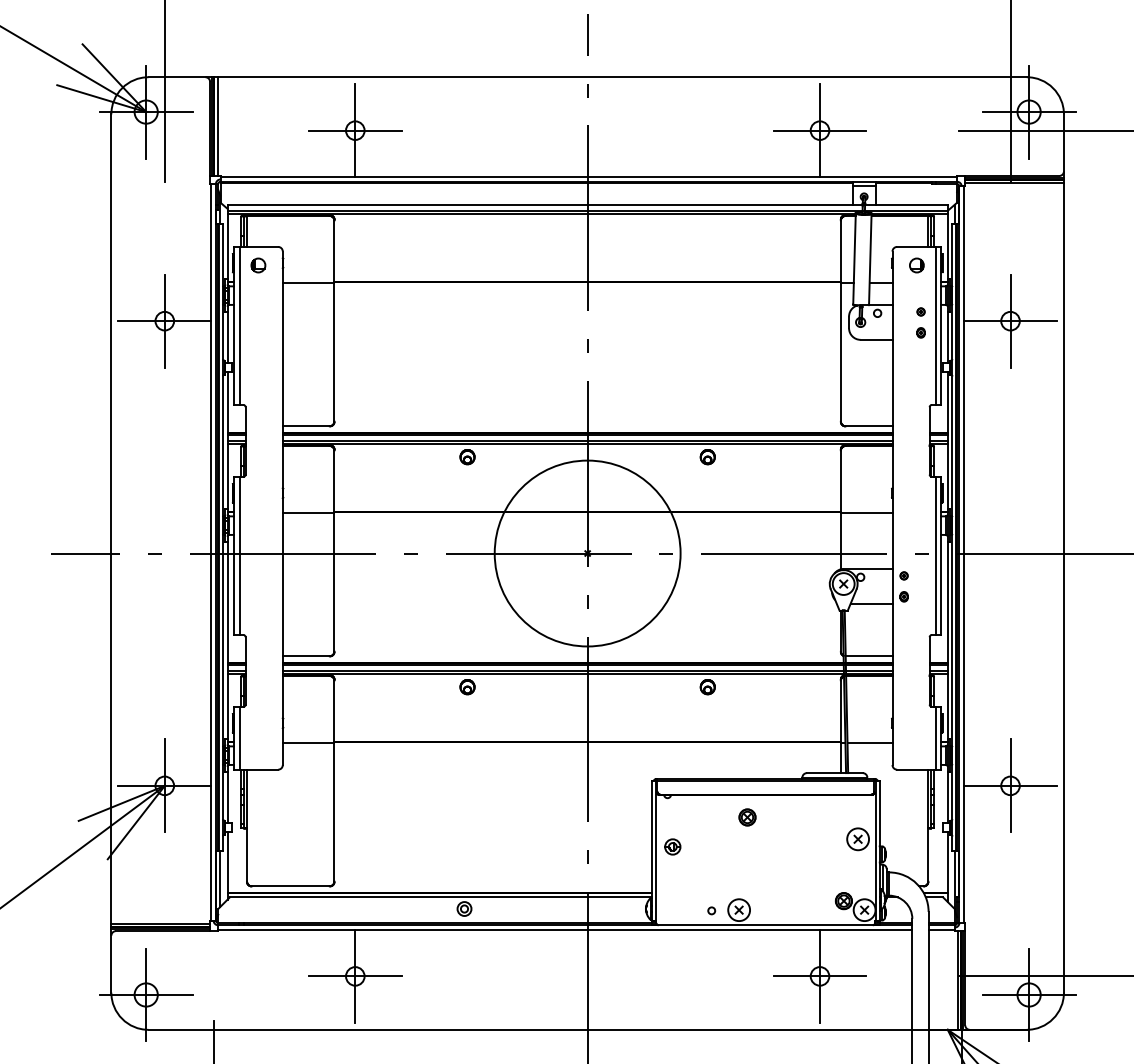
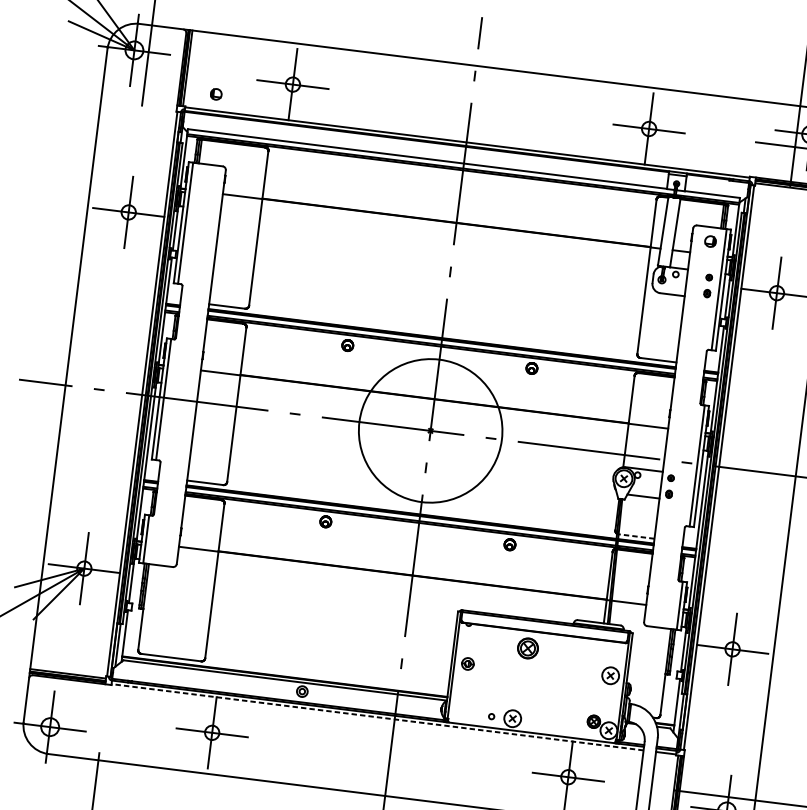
part: (258, 265) -> (216, 94), moved
line: (868, 656) -> (636, 536), solid -> dashed
part: (747, 817) -> (527, 648), size x1.6
line: (564, 929) -> (377, 716), solid -> dashed

